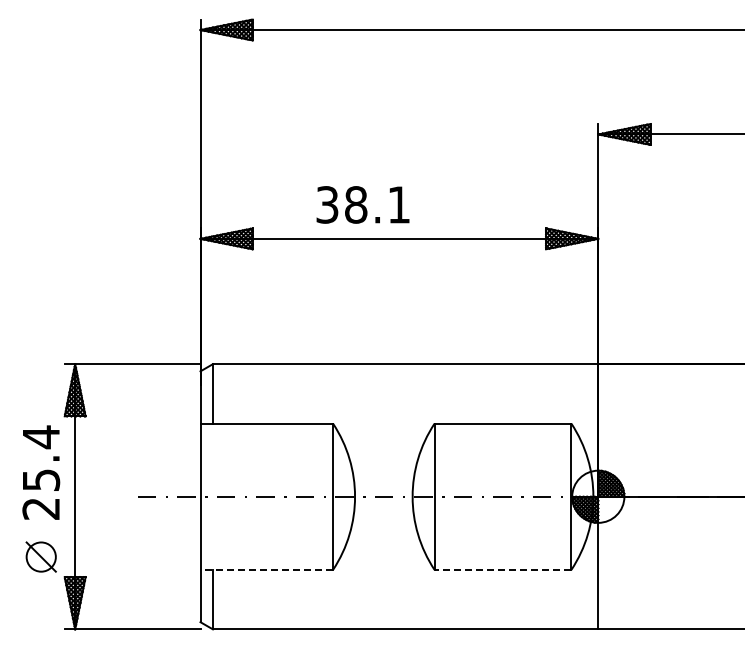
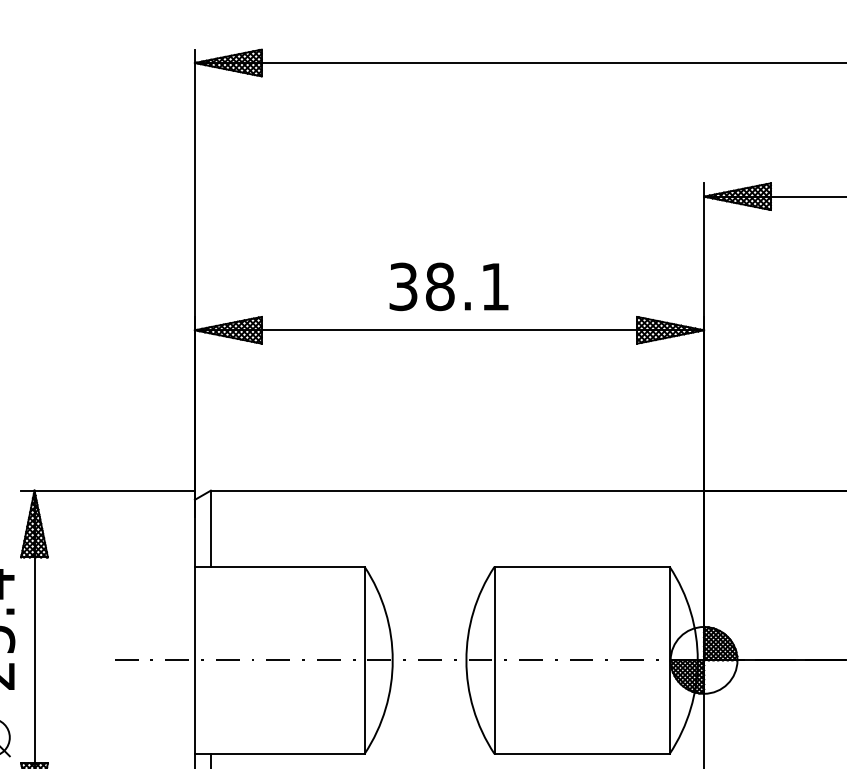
text: (362, 204) -> (448, 286), moved
line: (266, 569) -> (279, 753), dashed -> solid
line: (502, 569) -> (581, 753), dashed -> solid

